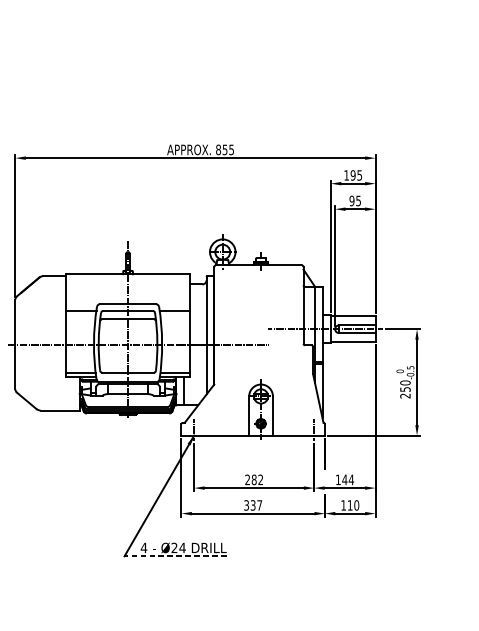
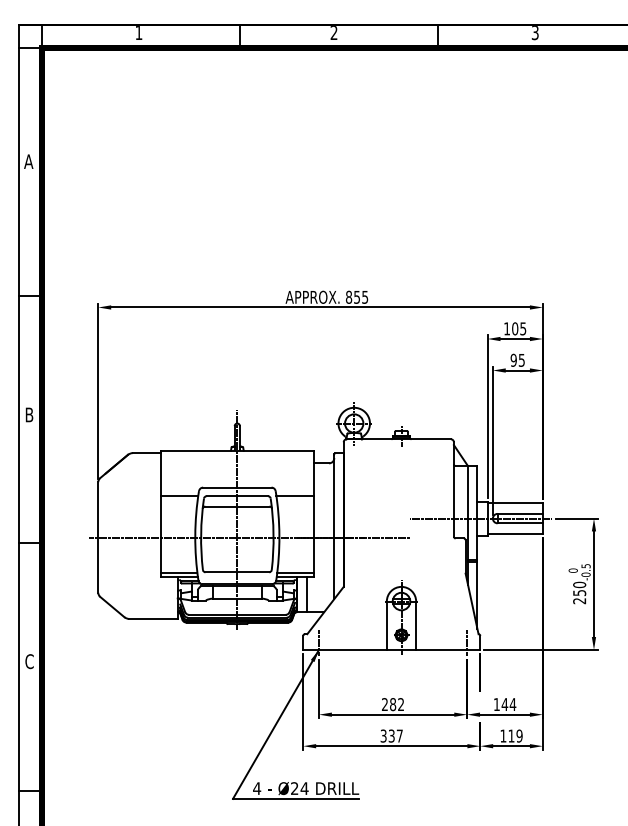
text: (353, 175) -> (515, 328), 195 -> 105
text: (356, 504) -> (519, 735), 110 -> 119
line: (175, 556) -> (295, 798), dashed -> solid

